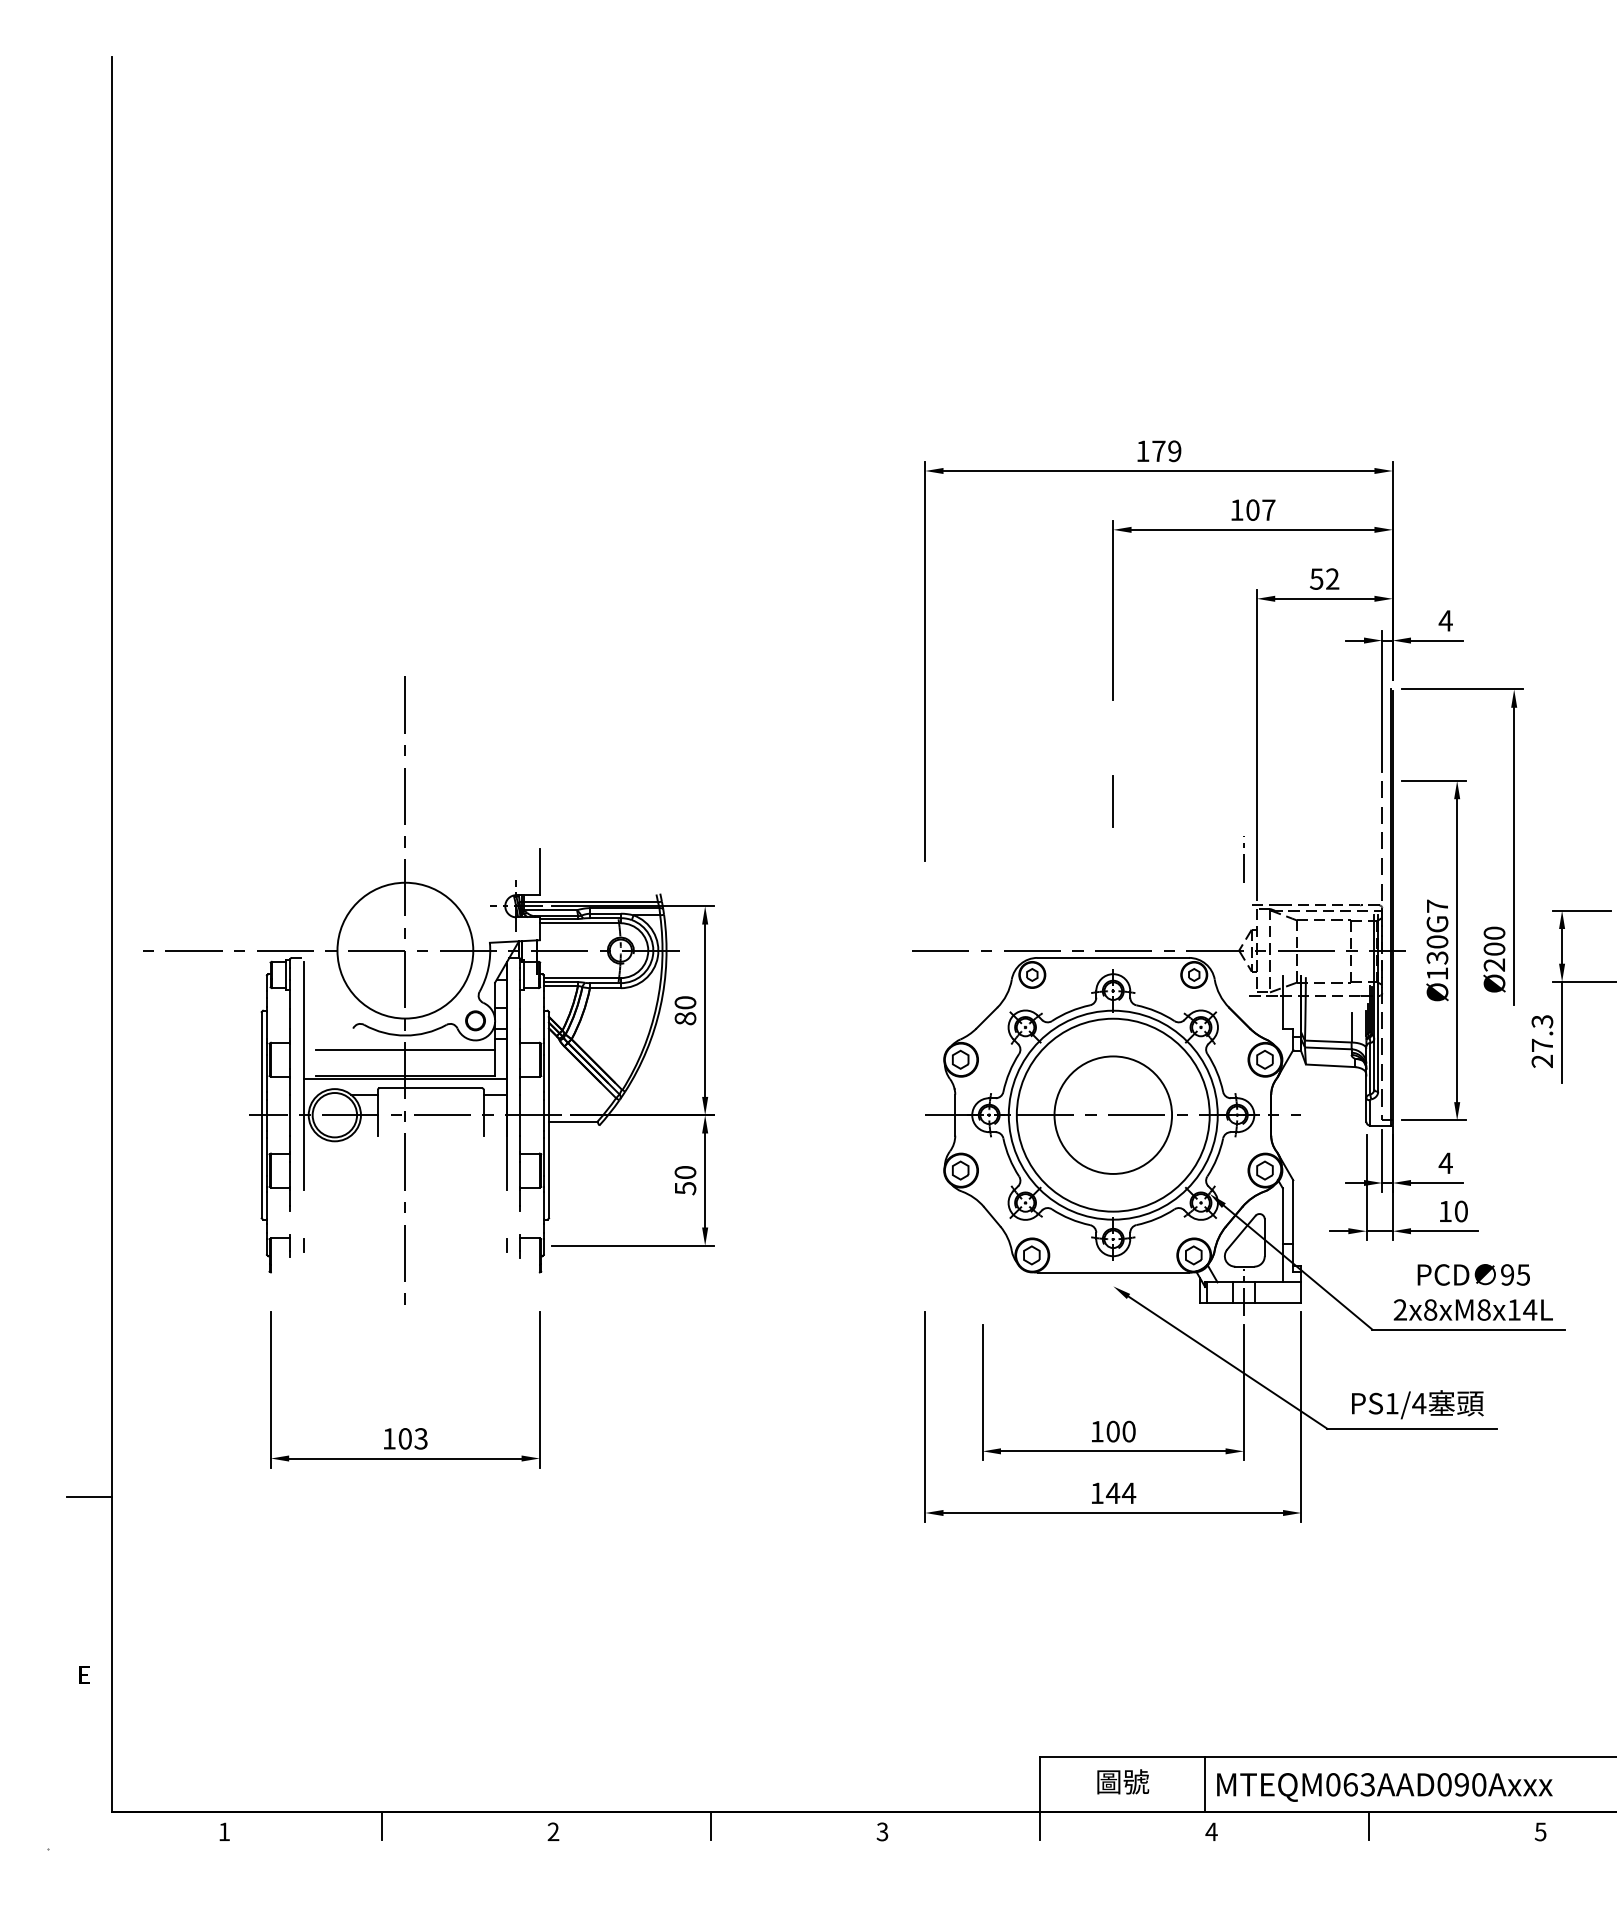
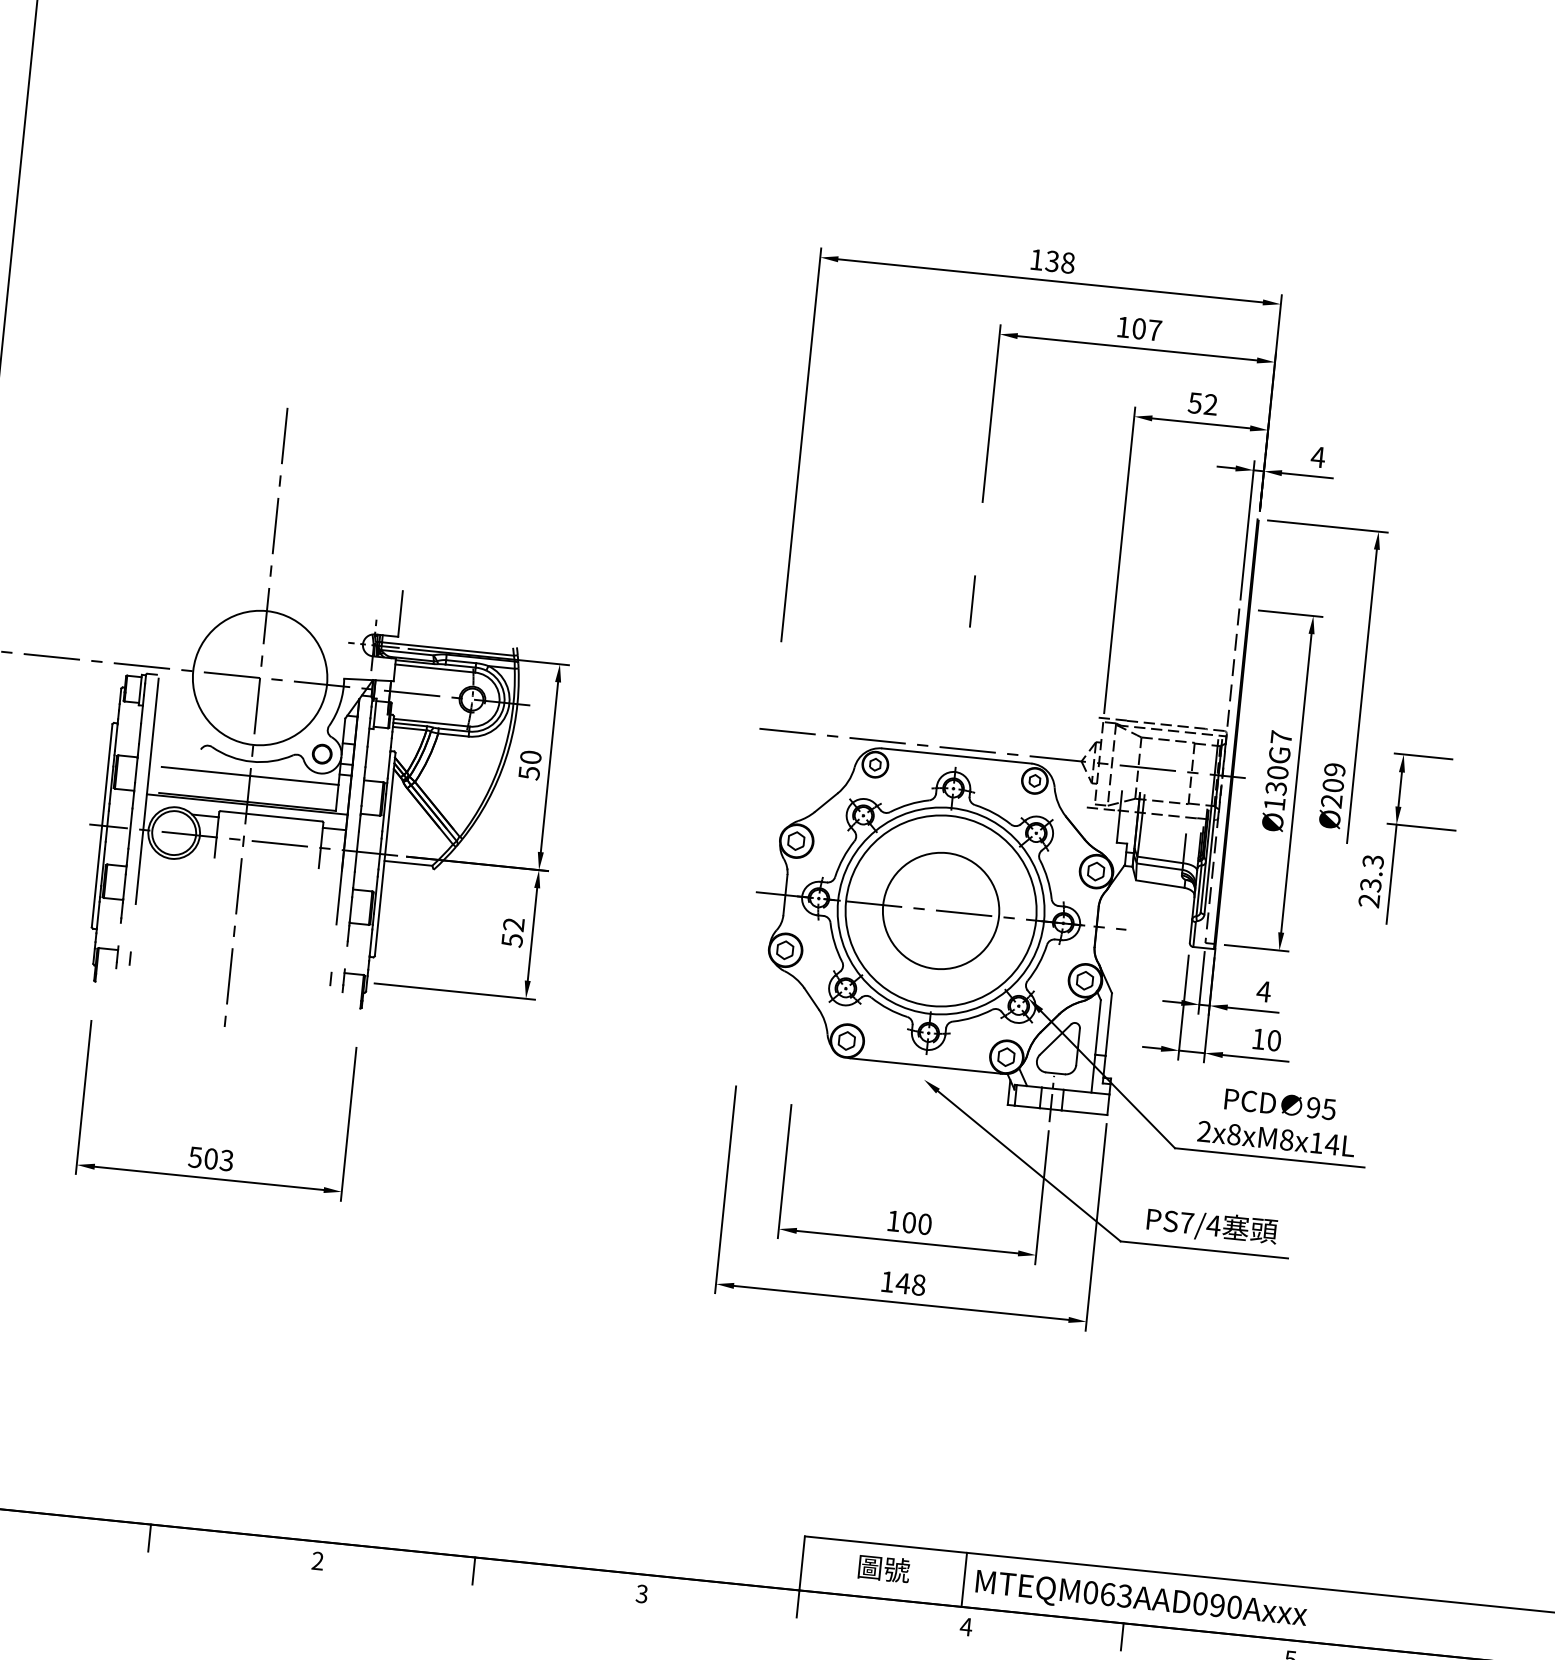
text: (1166, 451) -> (1059, 262), 179 -> 138
line: (1243, 859) -> (1094, 672), removed
text: (1494, 932) -> (1334, 769), Ø200 -> Ø209
text: (685, 1018) -> (529, 772), 80 -> 50
text: (1542, 1045) -> (1370, 885), 27.3 -> 23.3
text: (685, 1172) -> (513, 924), 50 -> 52
text: (1391, 1403) -> (1186, 1222), PS1/4 -> PS7/4
text: (388, 1438) -> (194, 1156), 103 -> 503
text: (1128, 1493) -> (918, 1285), 144 -> 148

